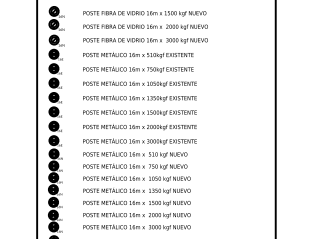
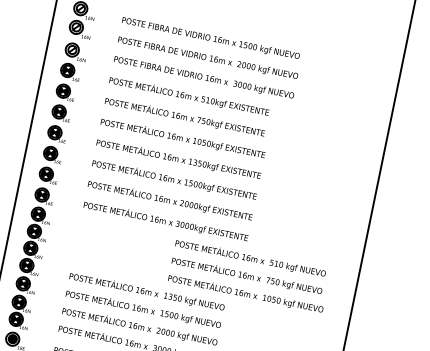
text: (136, 166) -> (248, 276), moved

